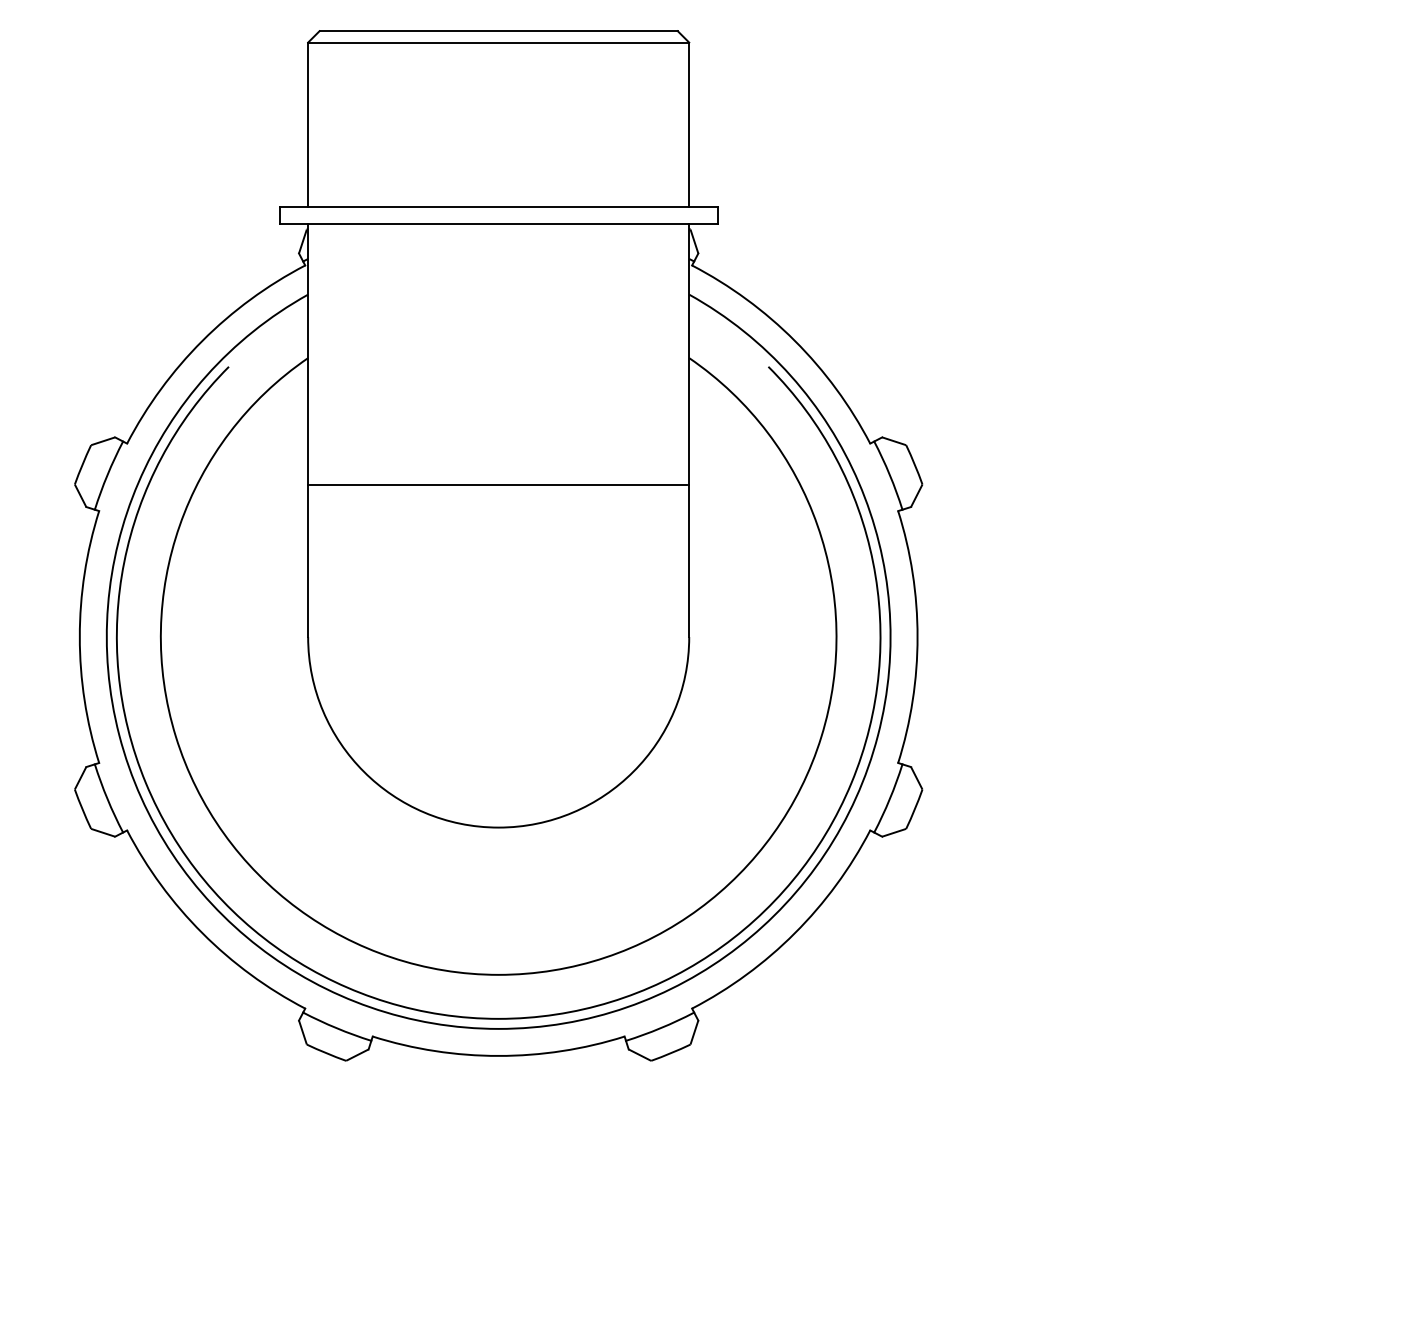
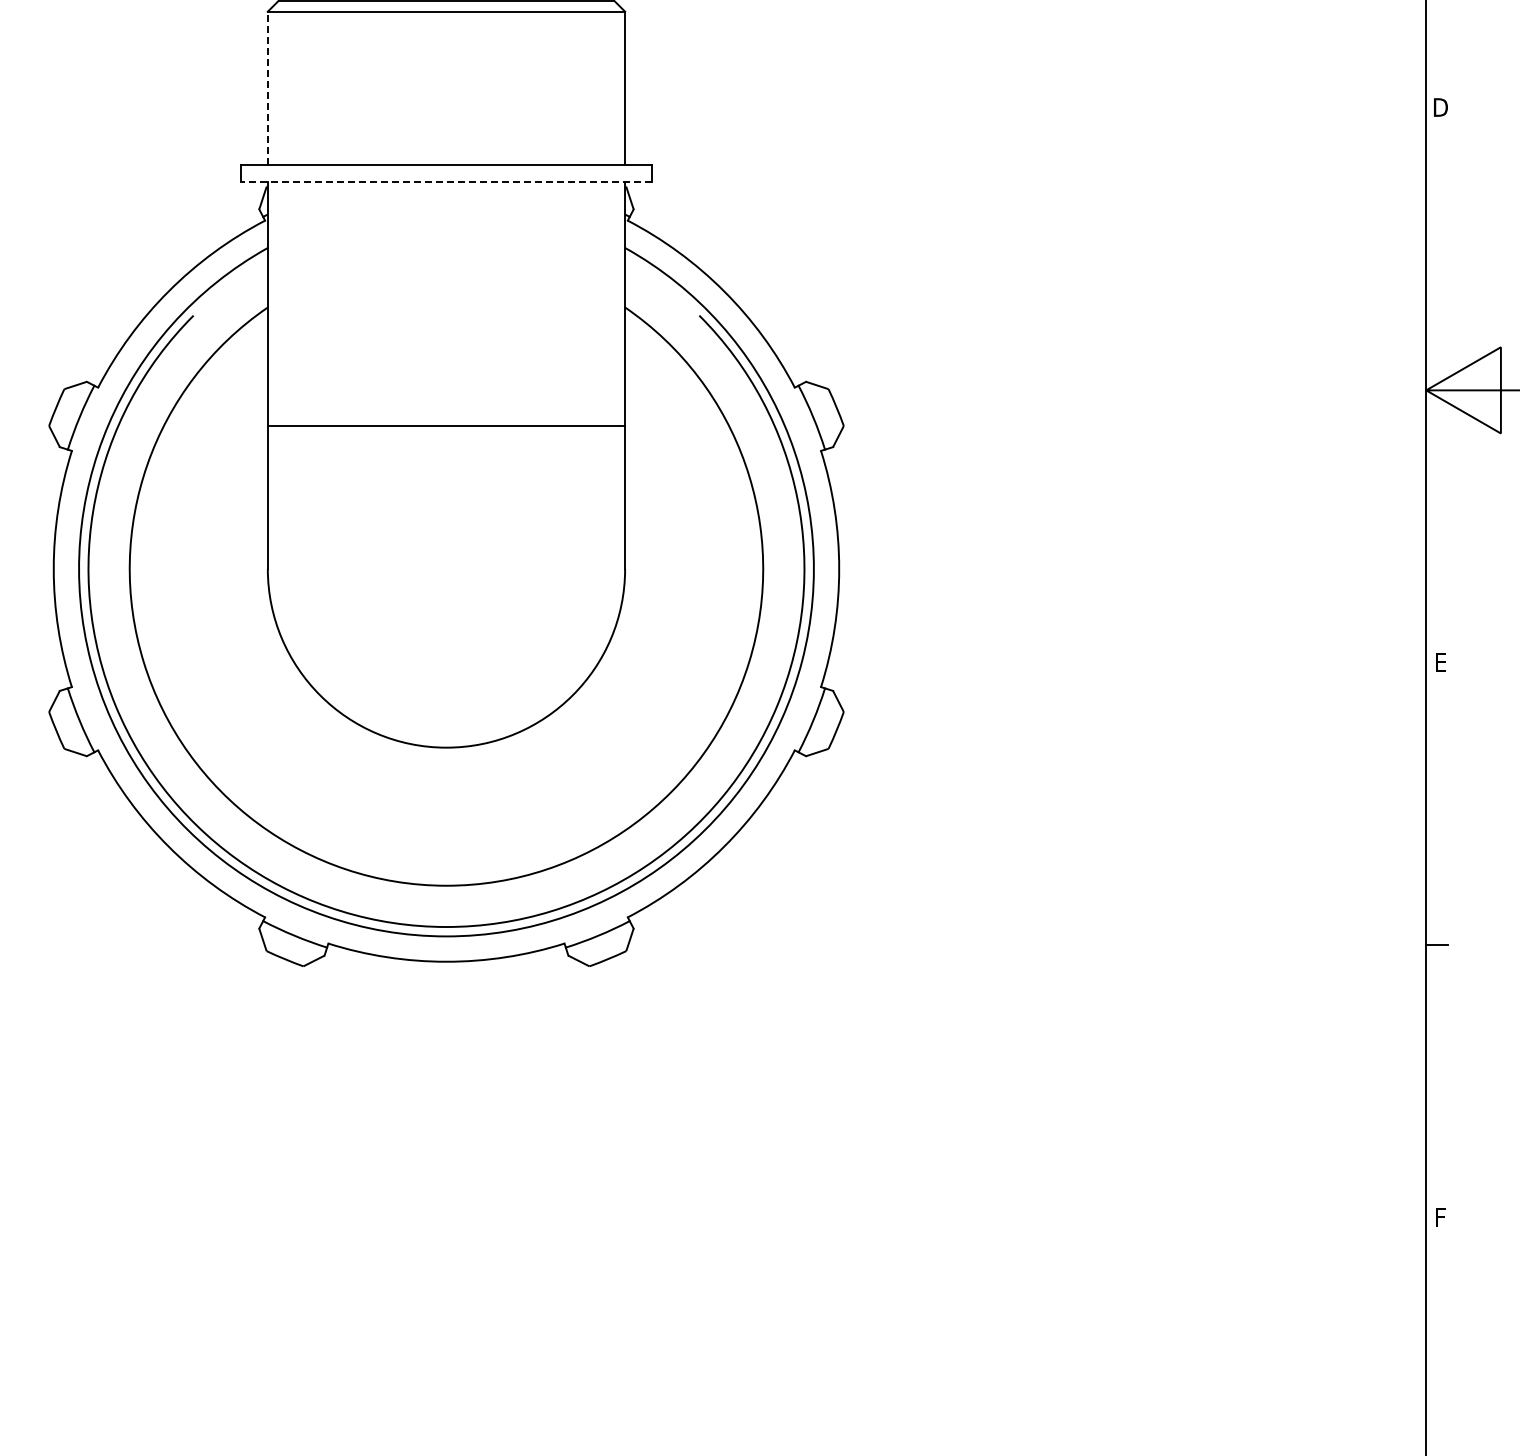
line: (307, 124) -> (267, 88), solid -> dashed
line: (497, 223) -> (445, 181), solid -> dashed

